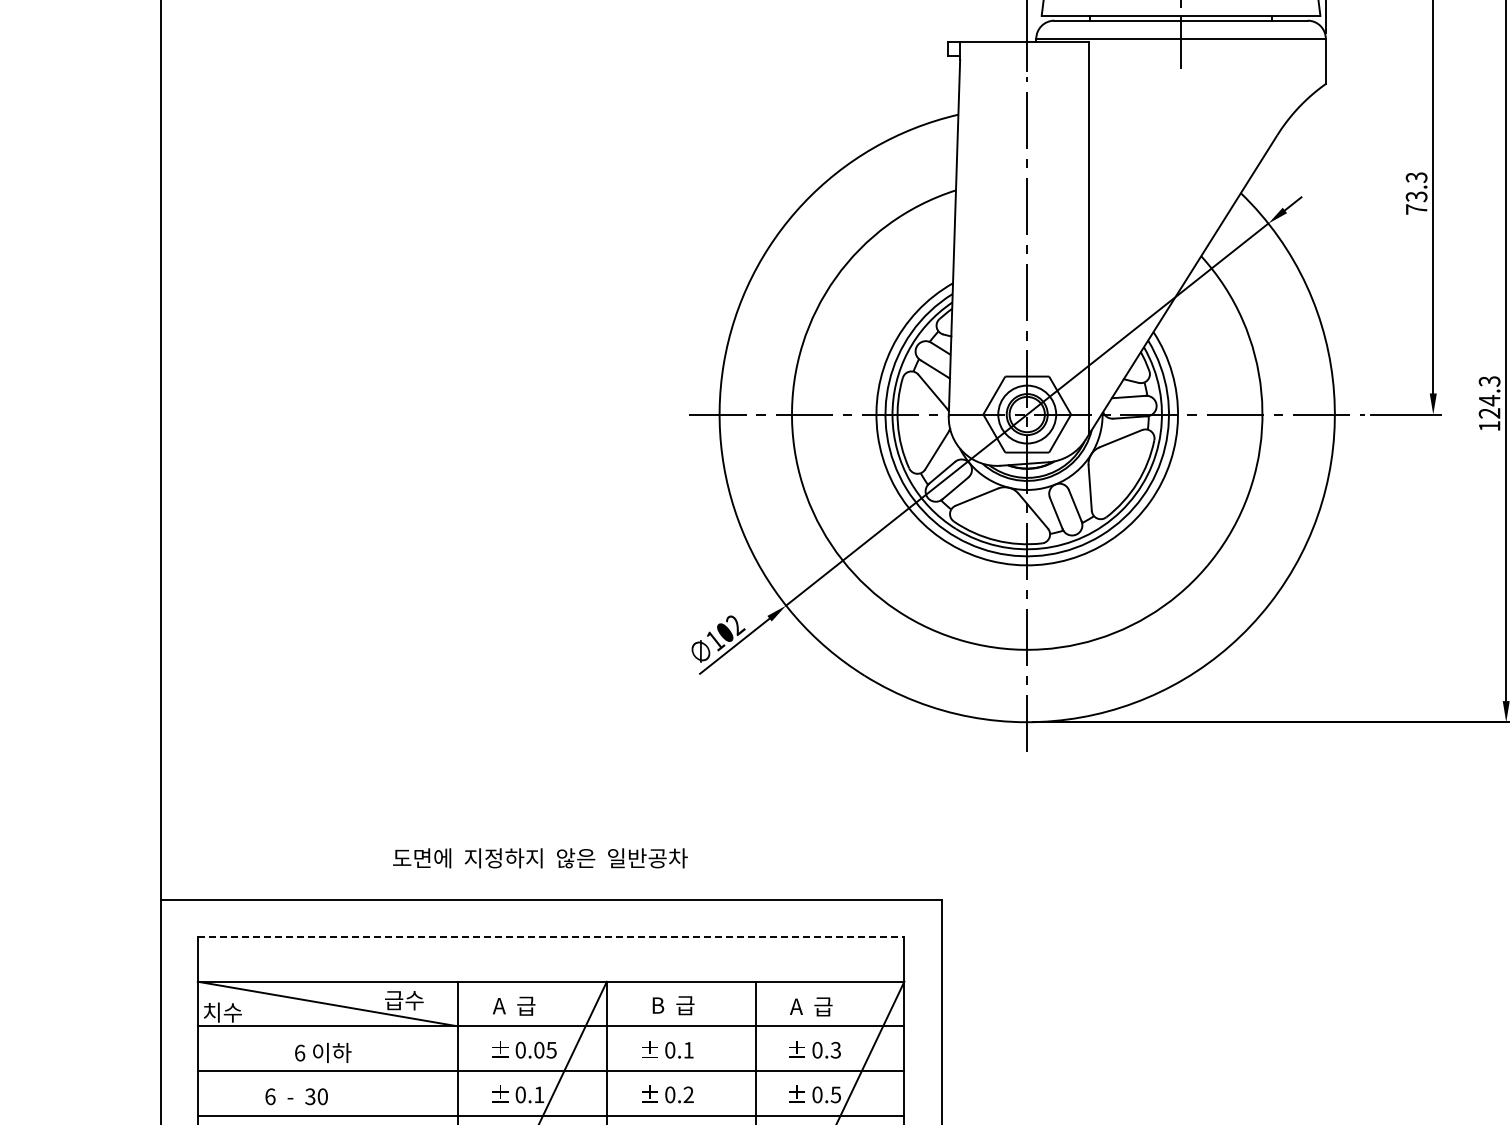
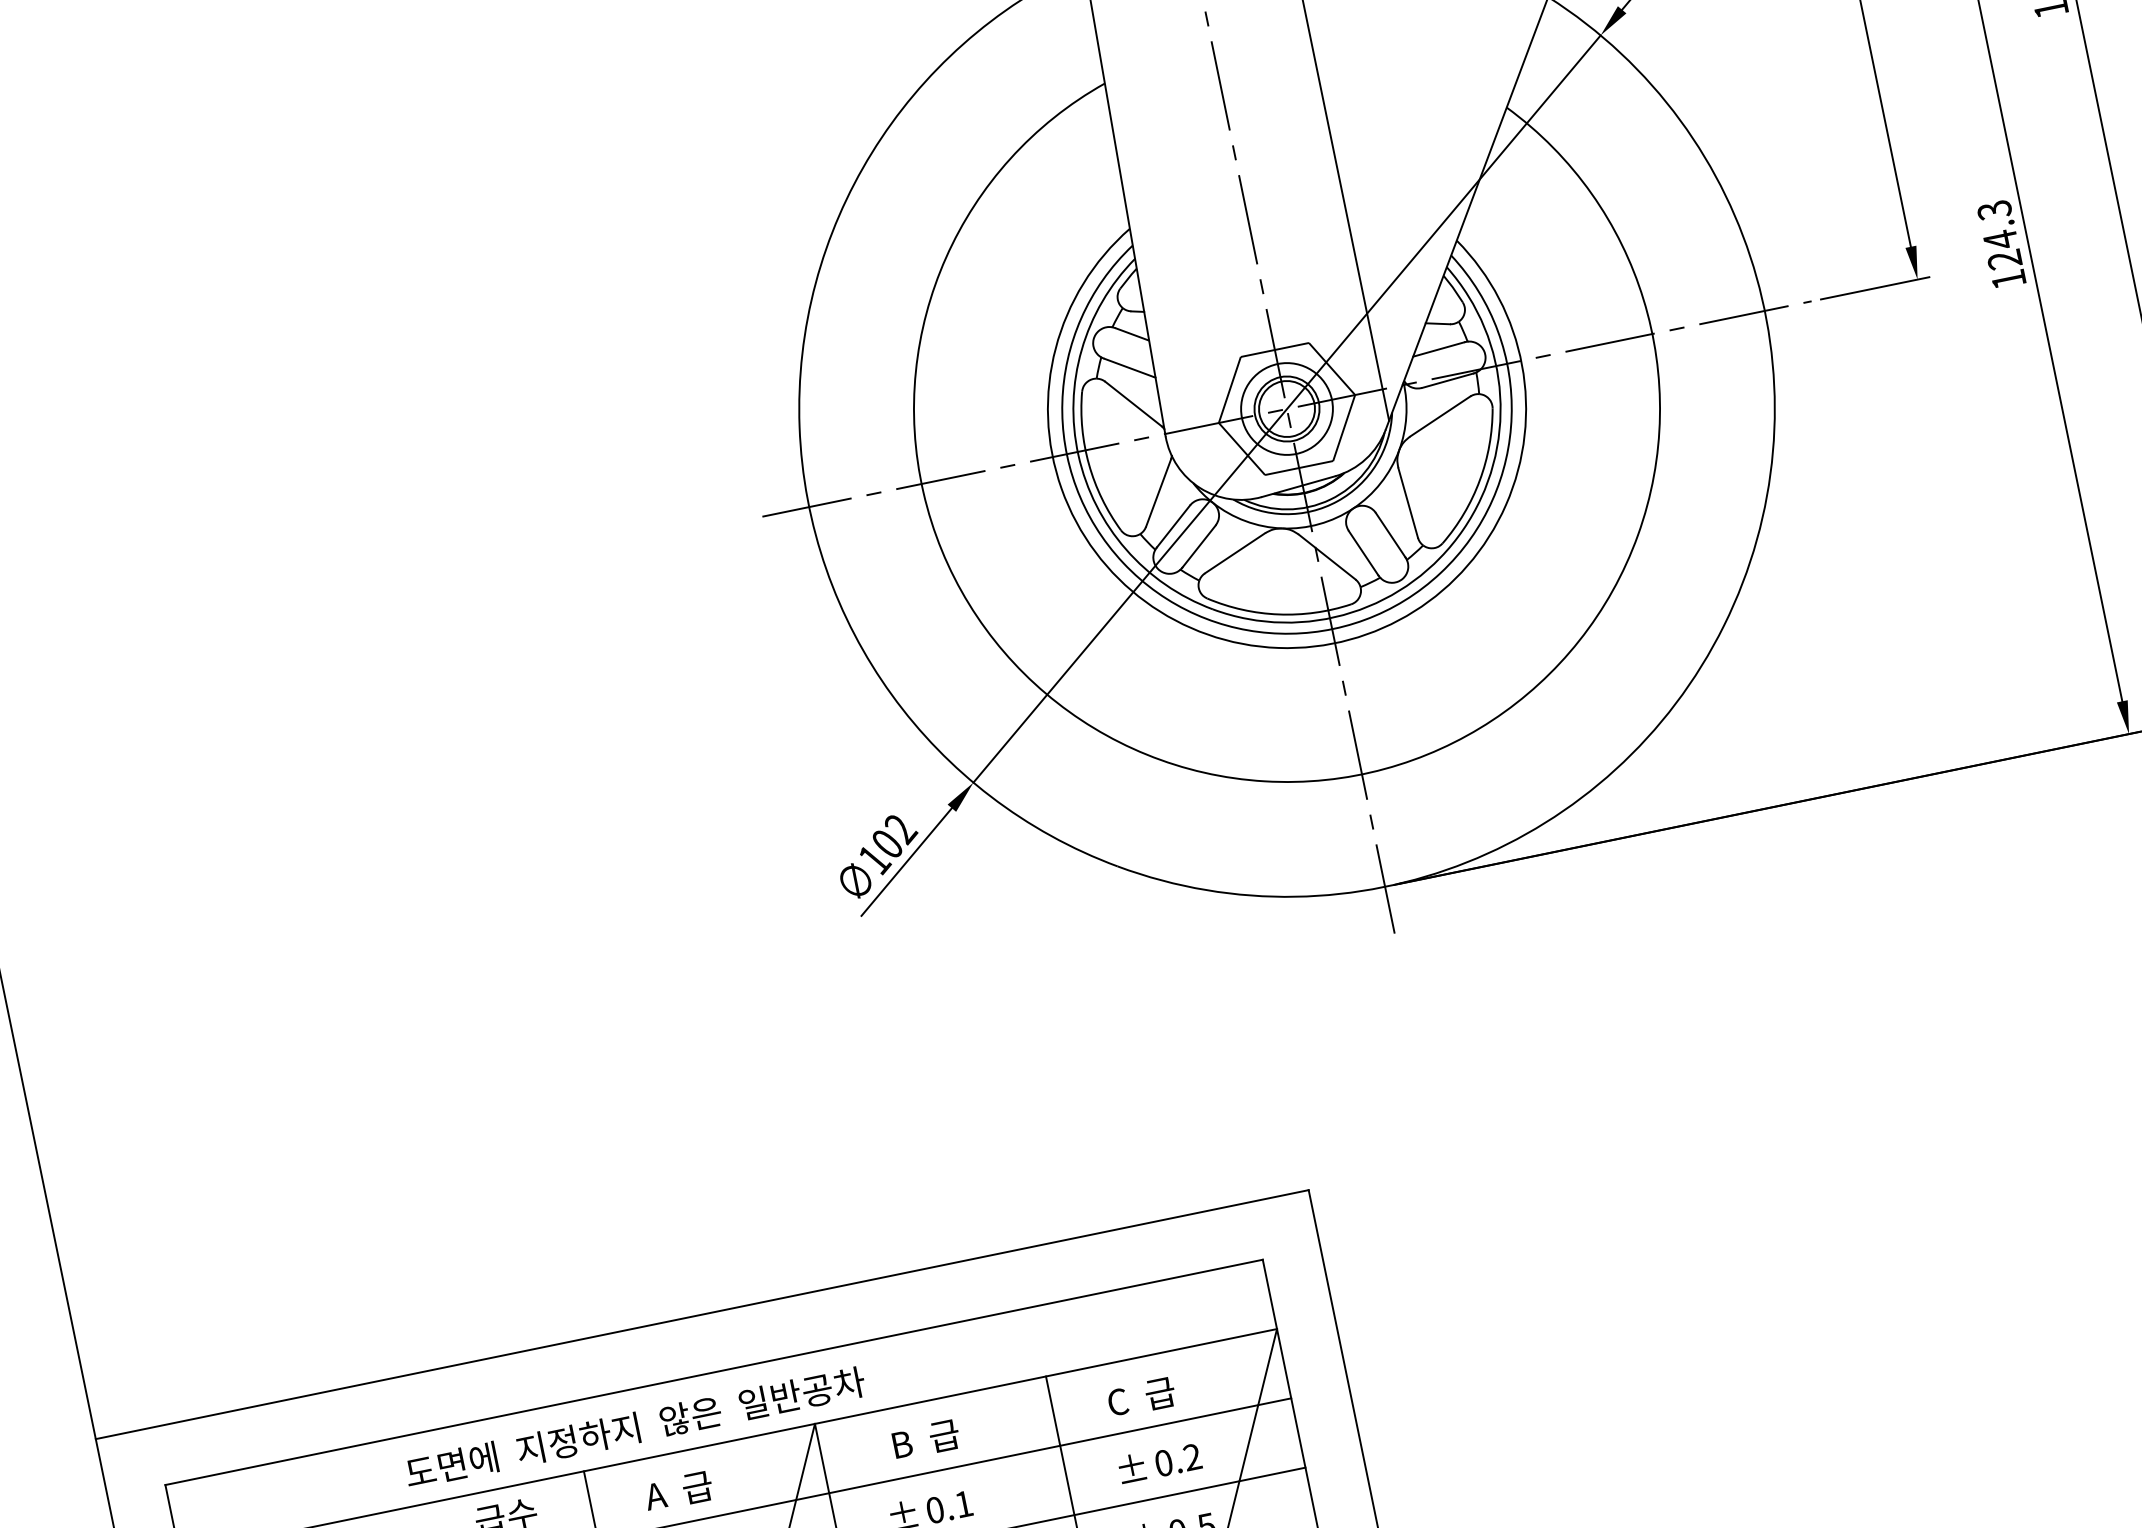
text: (540, 858) -> (635, 1427), moved
line: (551, 937) -> (714, 1372), dashed -> solid
text: (811, 1006) -> (1140, 1397), A  급 -> C  급
text: (835, 1050) -> (1191, 1457), 0.3 -> 0.2

